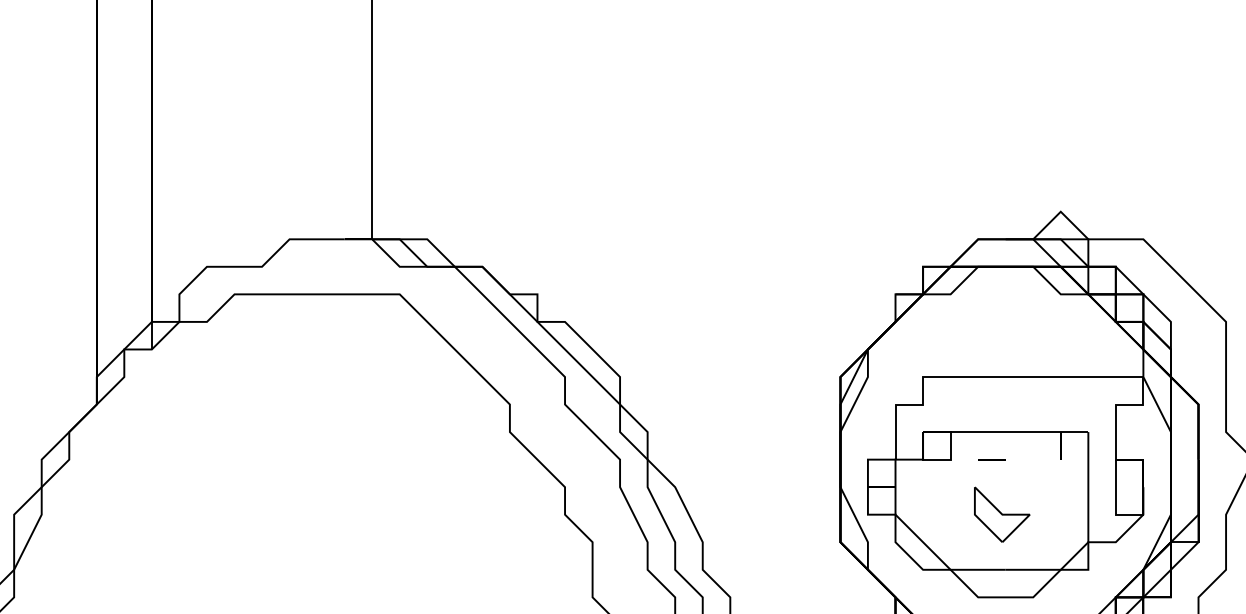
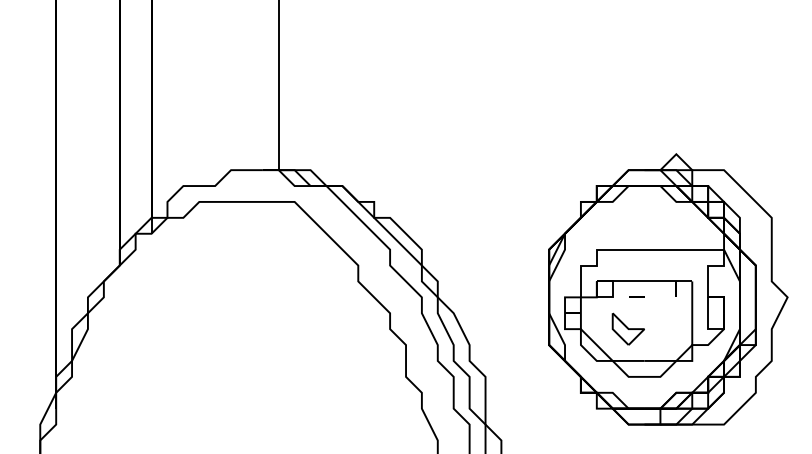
part: (1000, 513) -> (627, 328), moved

